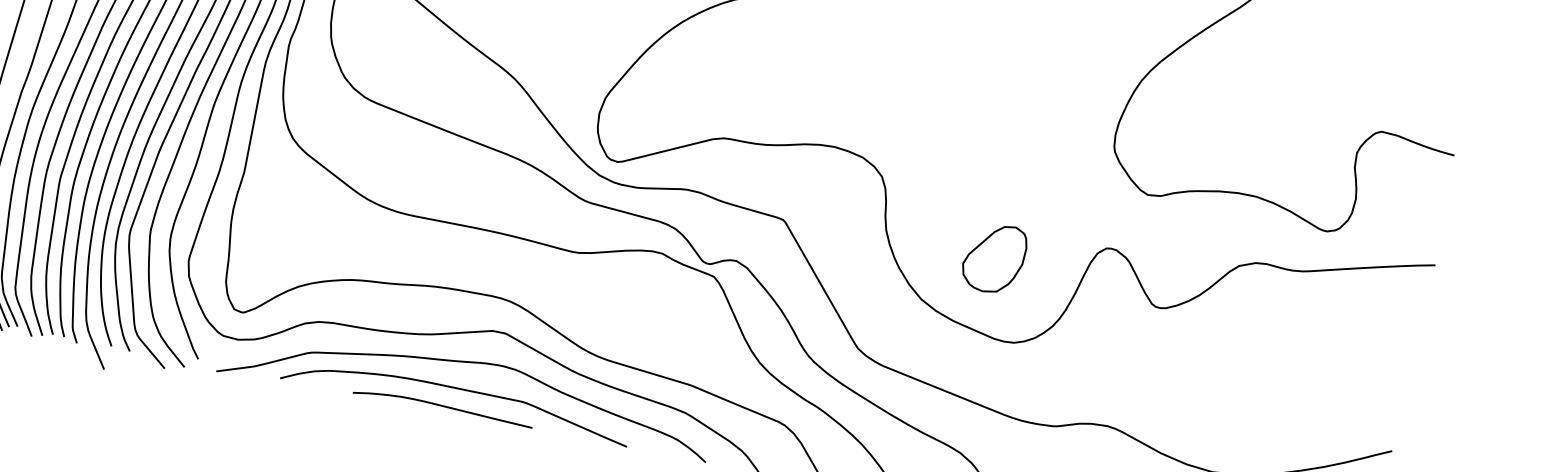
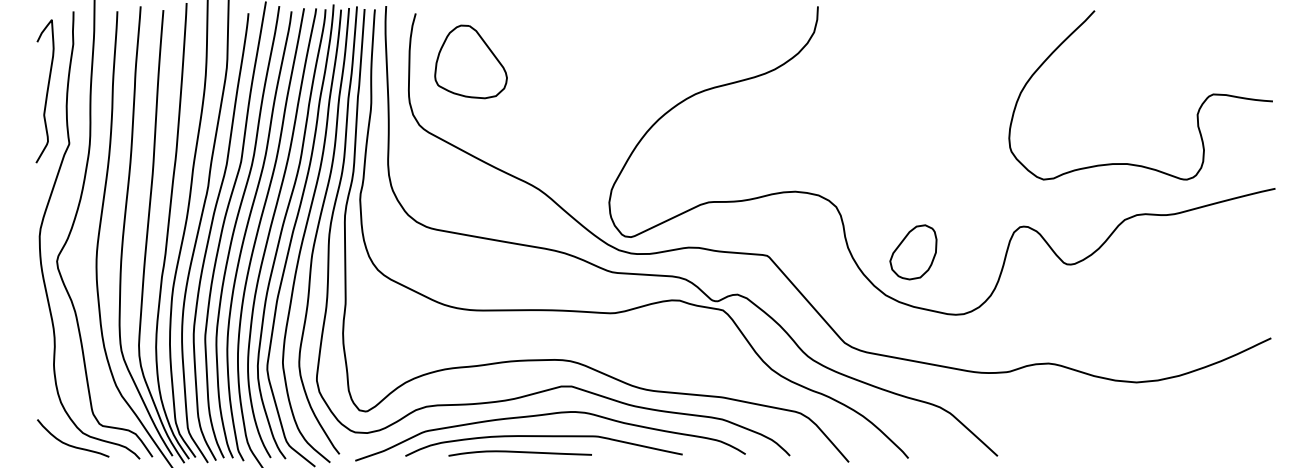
part: (994, 258) -> (913, 252), moved
curve: (442, 406) -> (519, 452), moved

